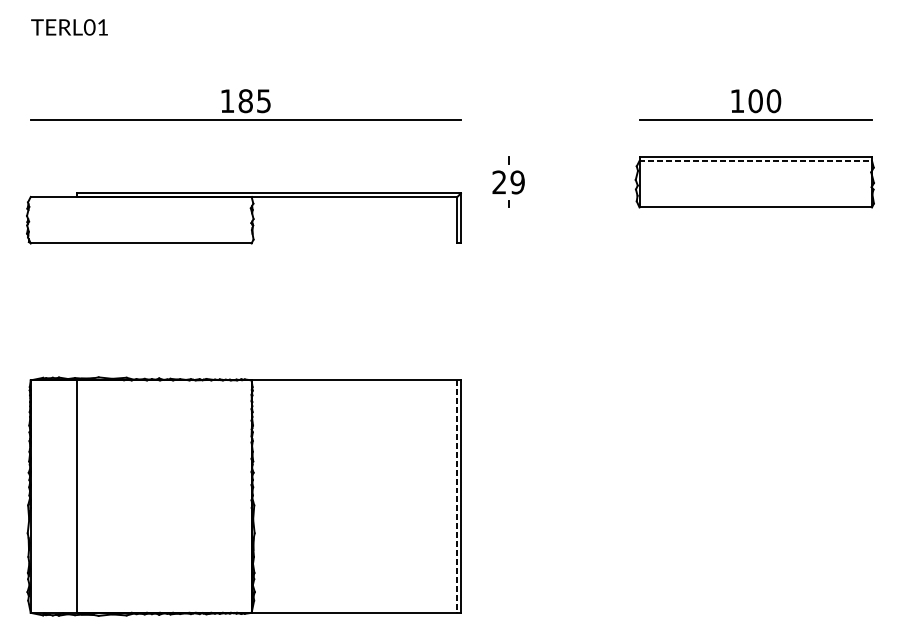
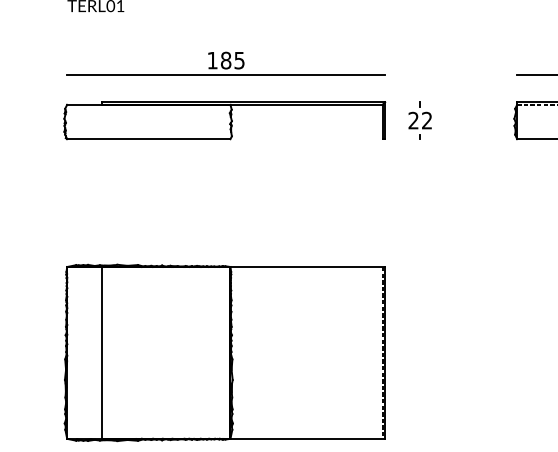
text: (517, 182) -> (426, 120), 29 -> 22
part: (243, 218) -> (224, 120), moved

